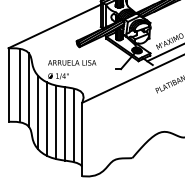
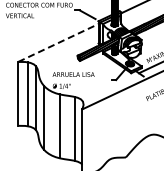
line: (54, 25) -> (58, 42), solid -> dashed
line: (46, 119) -> (51, 123), removed
line: (65, 123) -> (67, 127), removed

